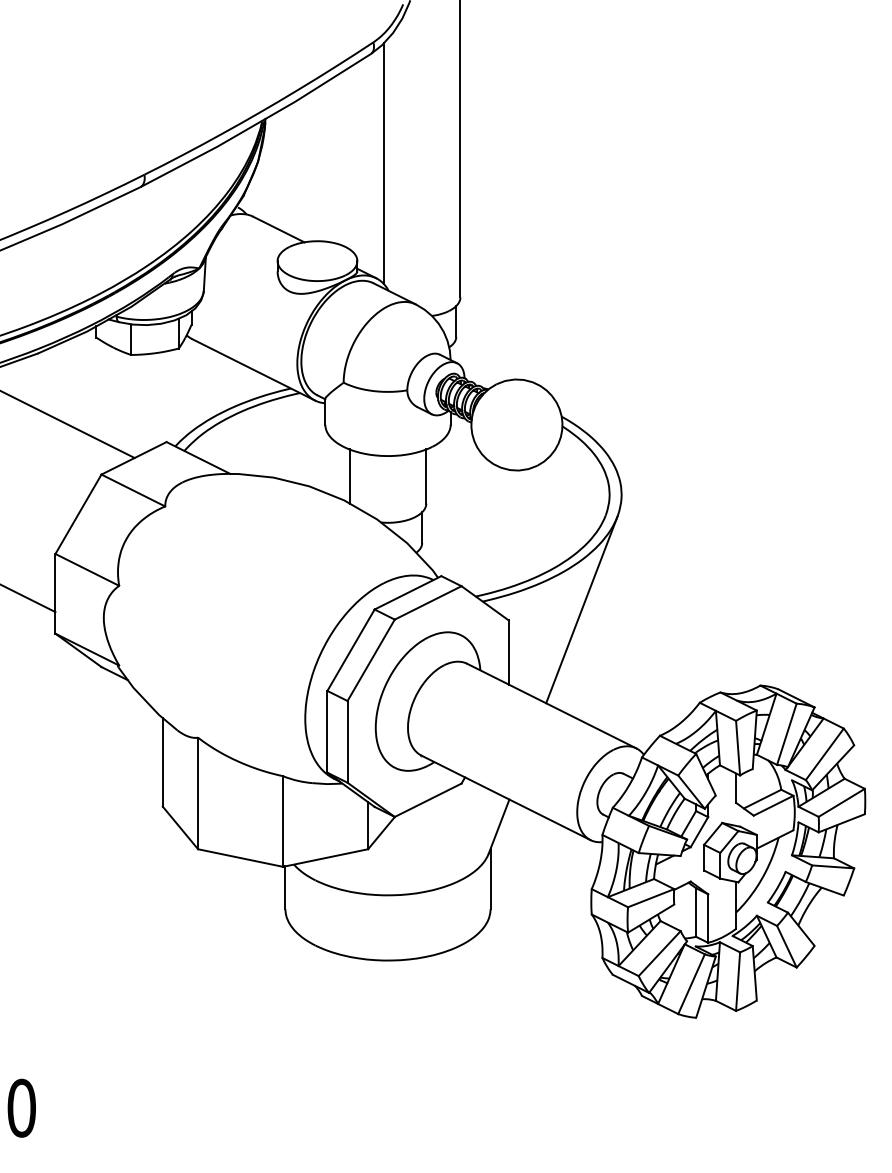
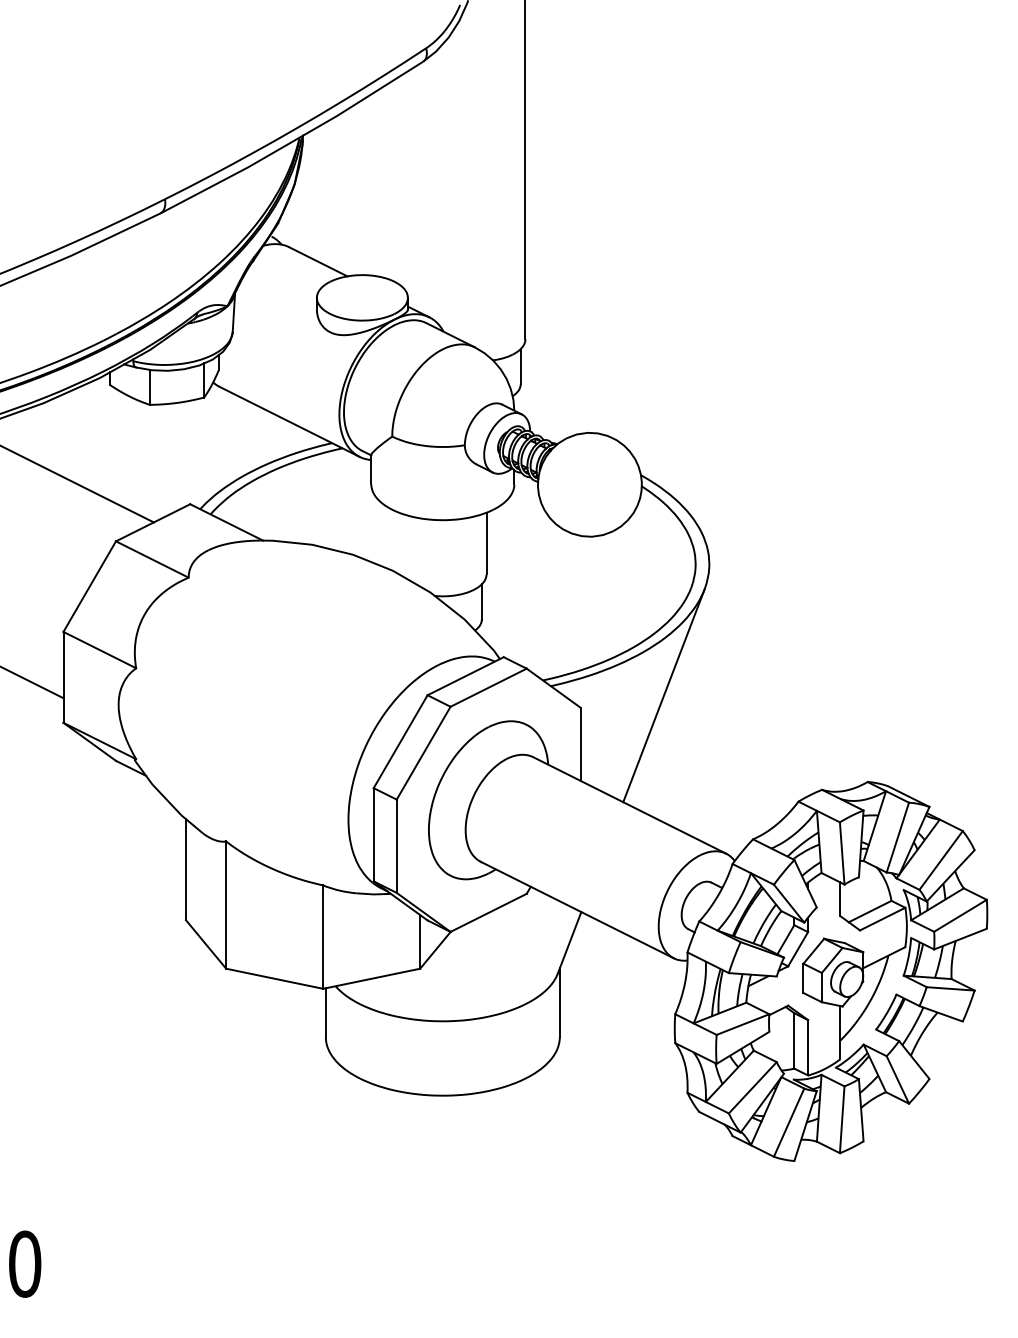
line: (384, 163) -> (438, 186), removed
line: (350, 476) -> (399, 543), removed

